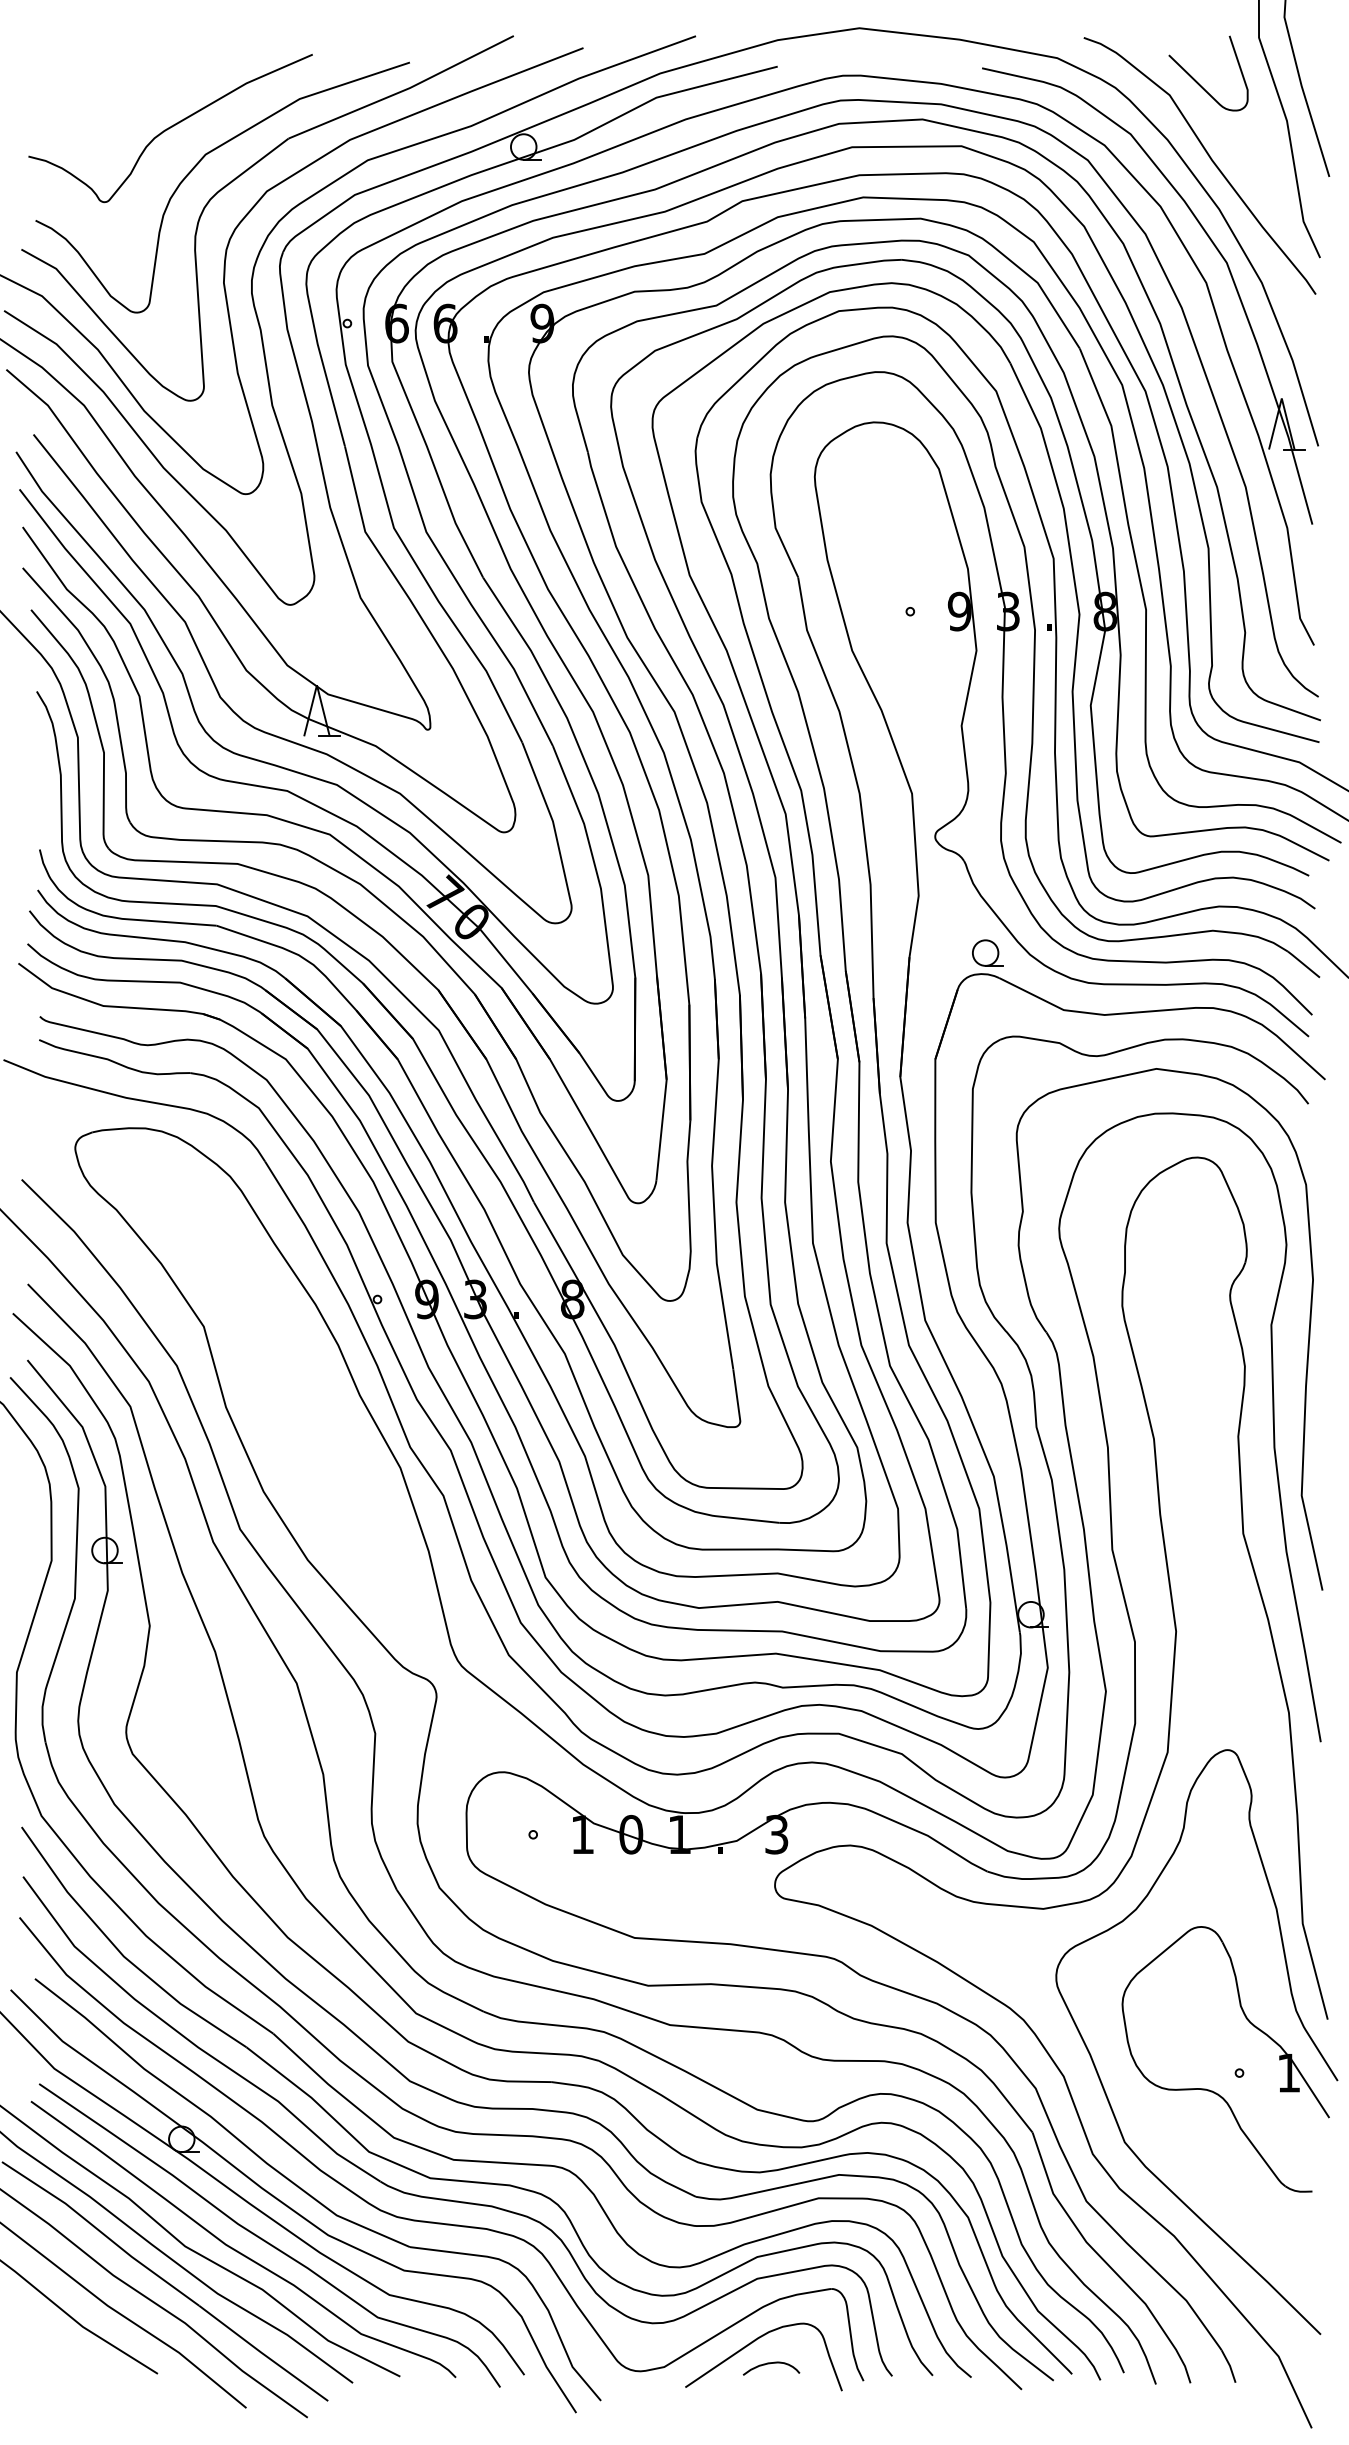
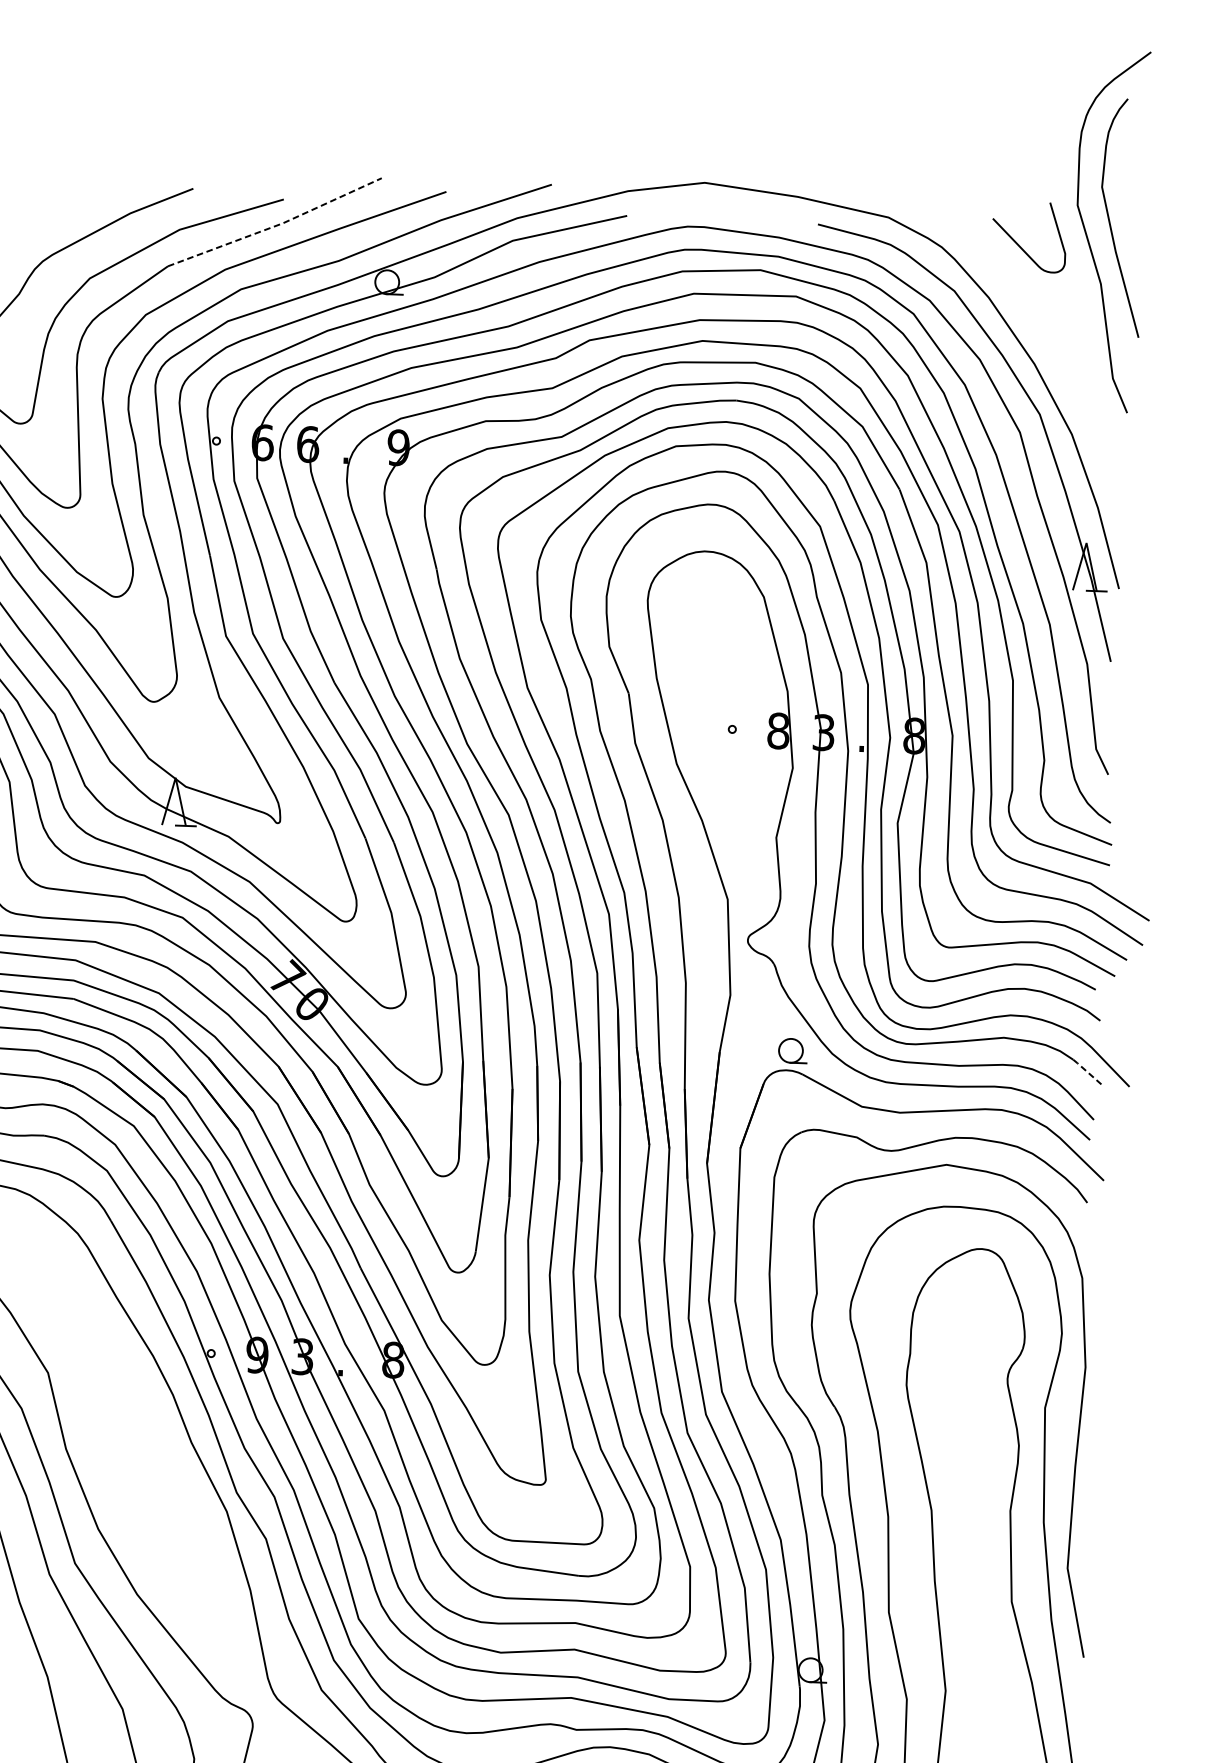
line: (403, 90) -> (276, 225), solid -> dashed
curve: (1209, 158) -> (1027, 316), removed
text: (959, 611) -> (778, 730), 9 -> 8
line: (1303, 964) -> (1087, 1072), solid -> dashed

